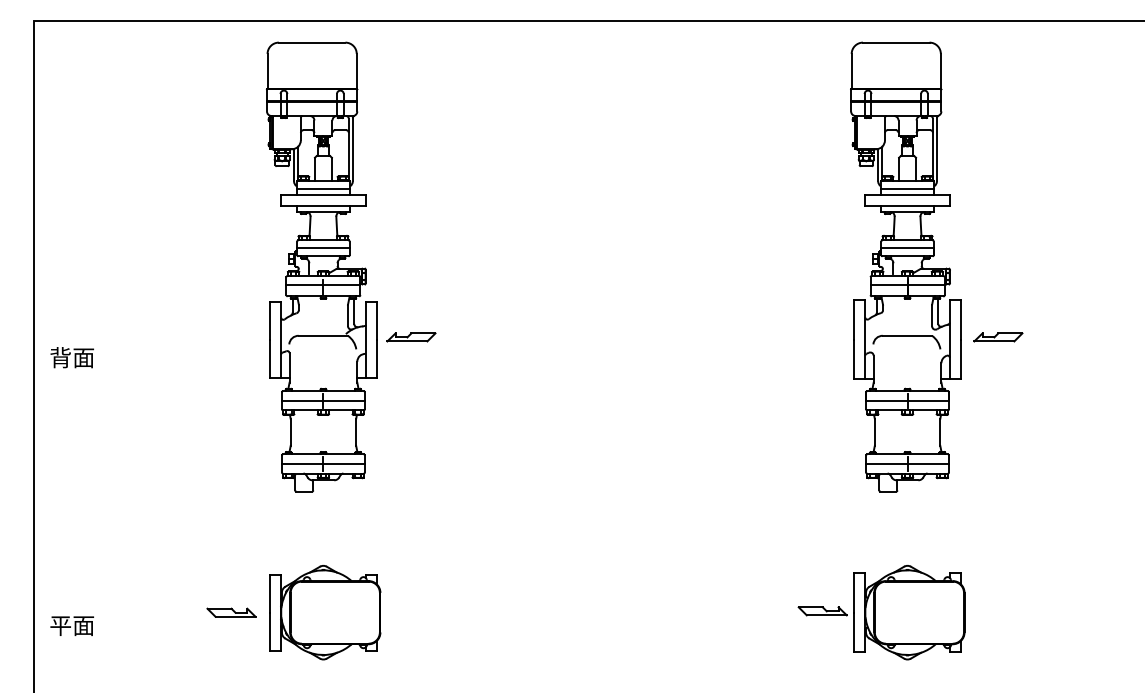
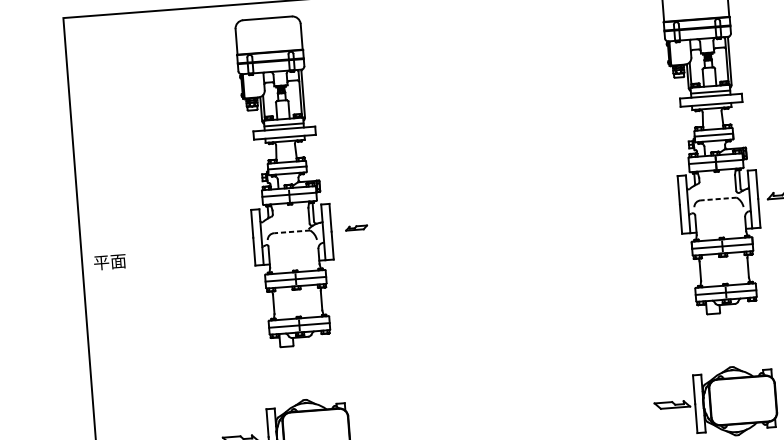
line: (323, 335) -> (292, 231), solid -> dashed
line: (907, 335) -> (718, 198), solid -> dashed
part: (411, 337) -> (356, 228), size x0.6
text: (60, 357) -> (101, 262), 背面 -> 平面

